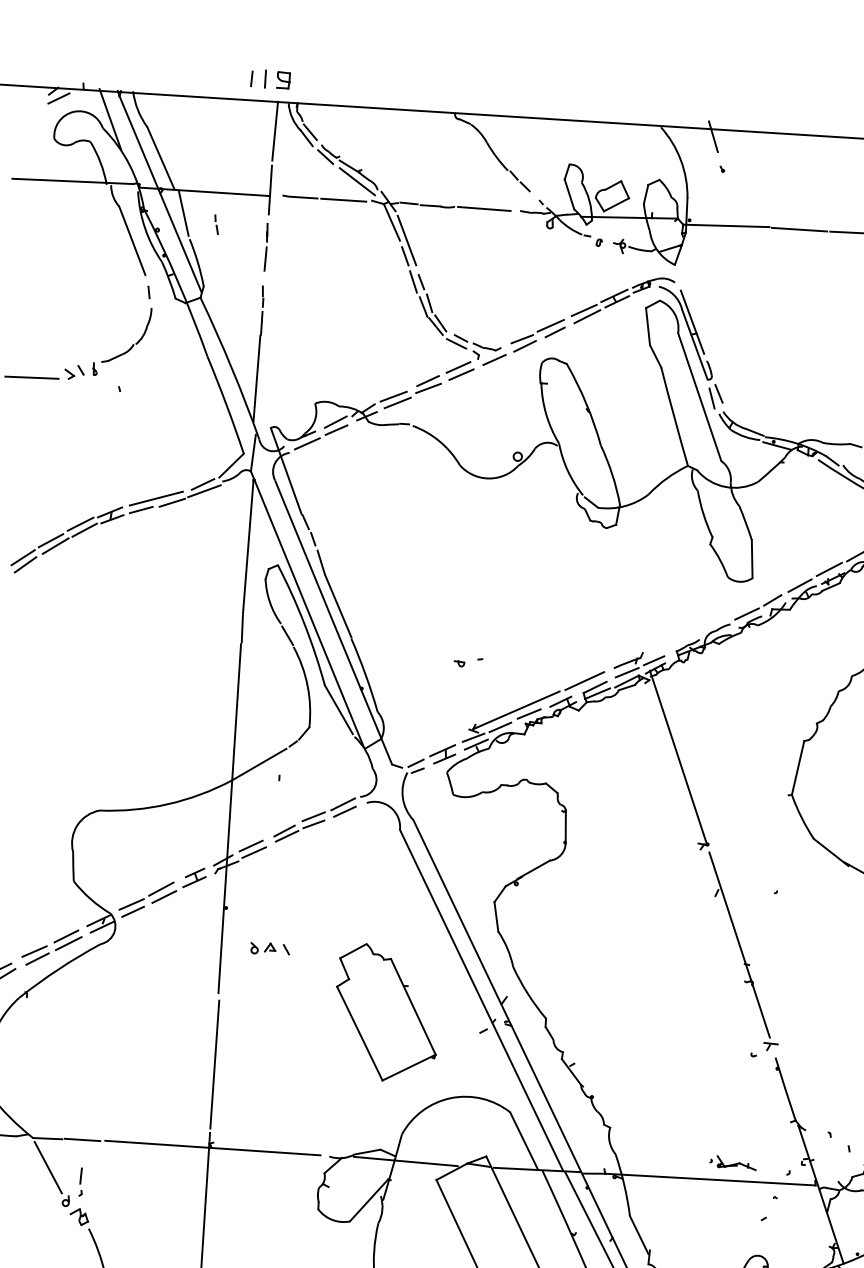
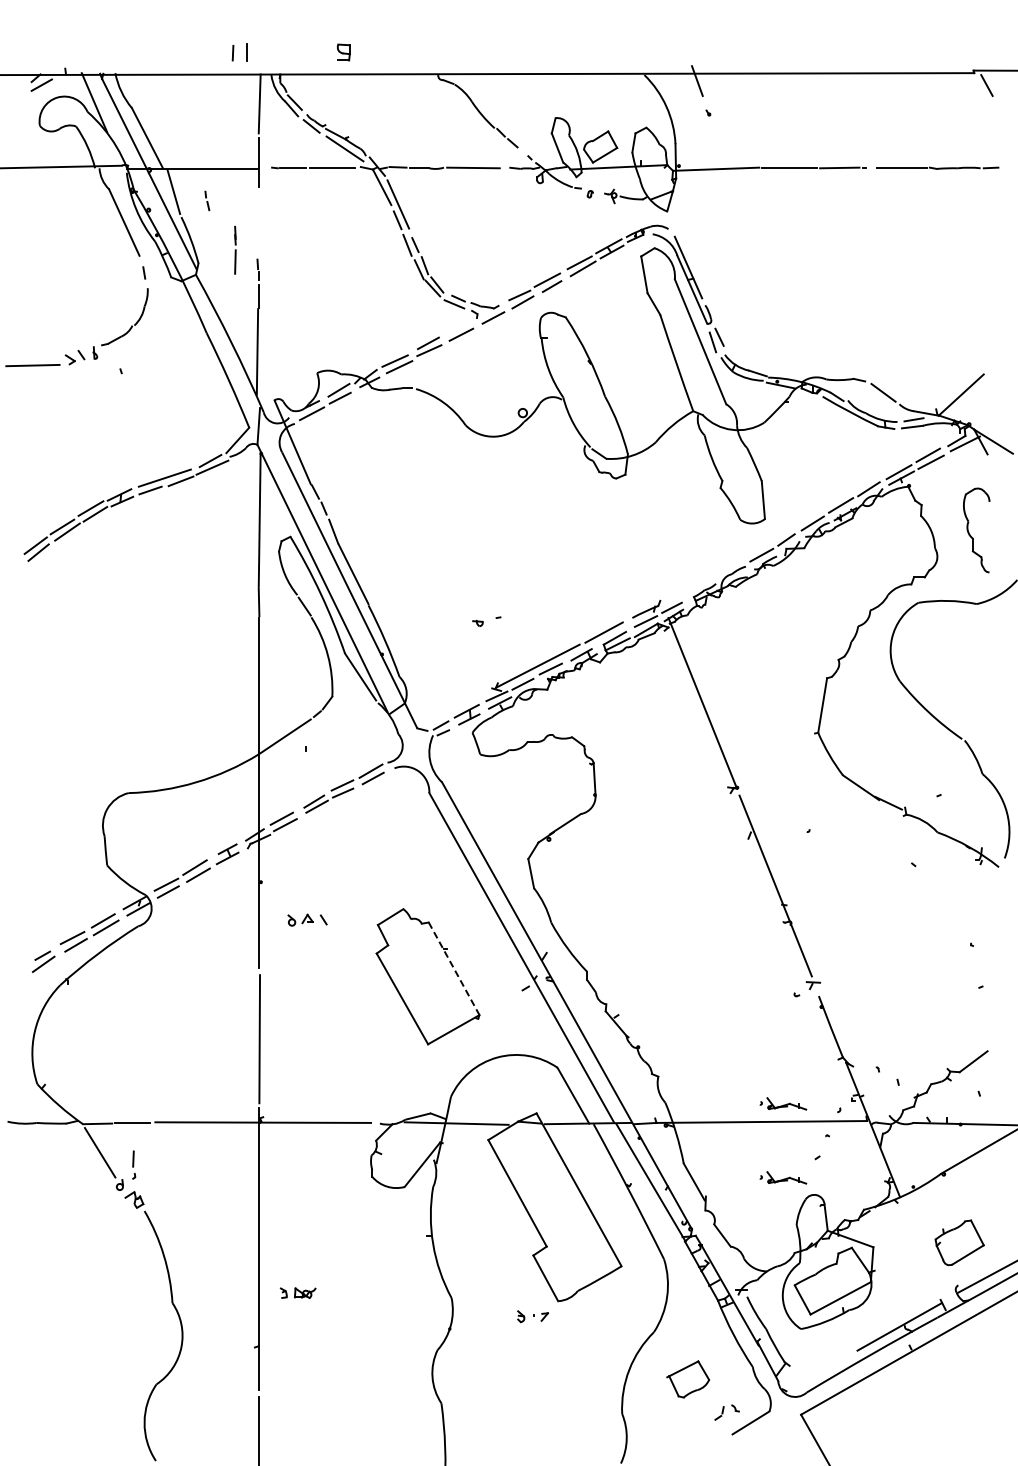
part: (283, 80) -> (343, 52), moved
line: (266, 246) -> (235, 249), moved
line: (458, 367) -> (457, 327), removed
line: (413, 1006) -> (454, 968), solid -> dashed
part: (728, 1236) -> (783, 1177), added

